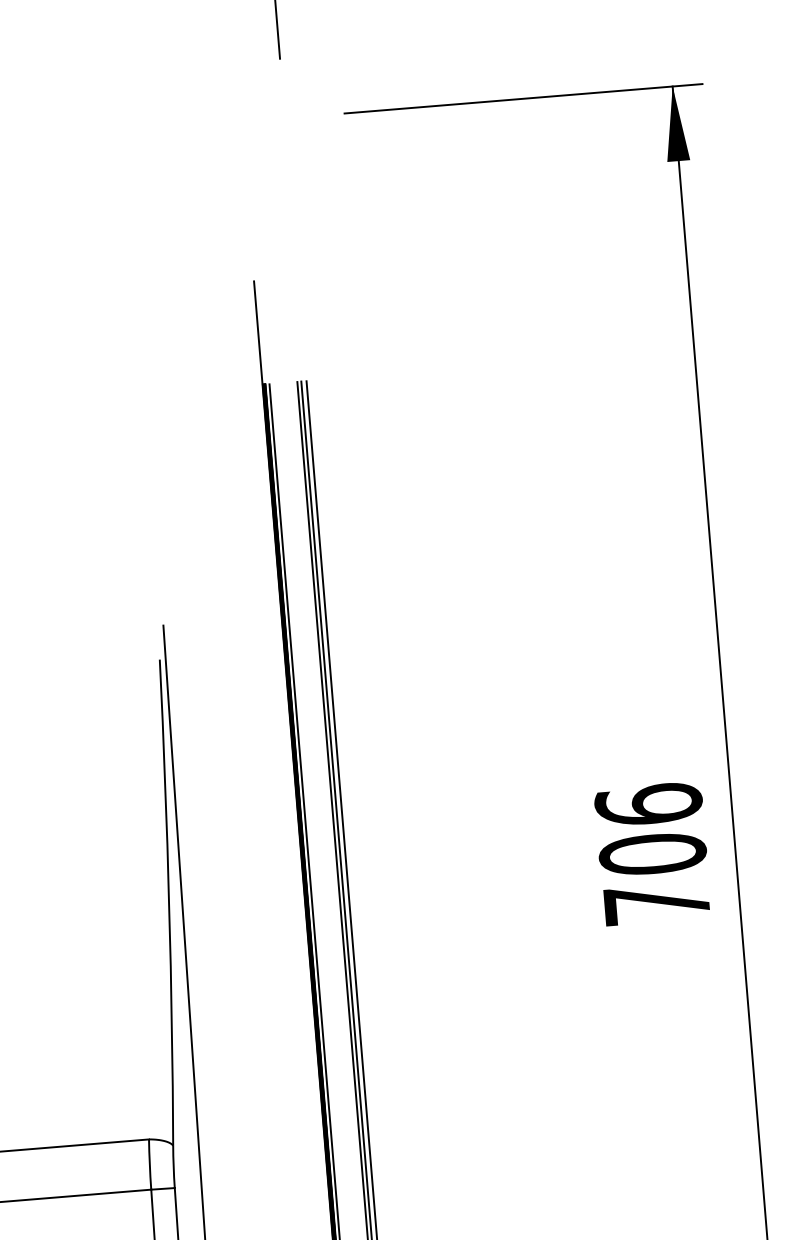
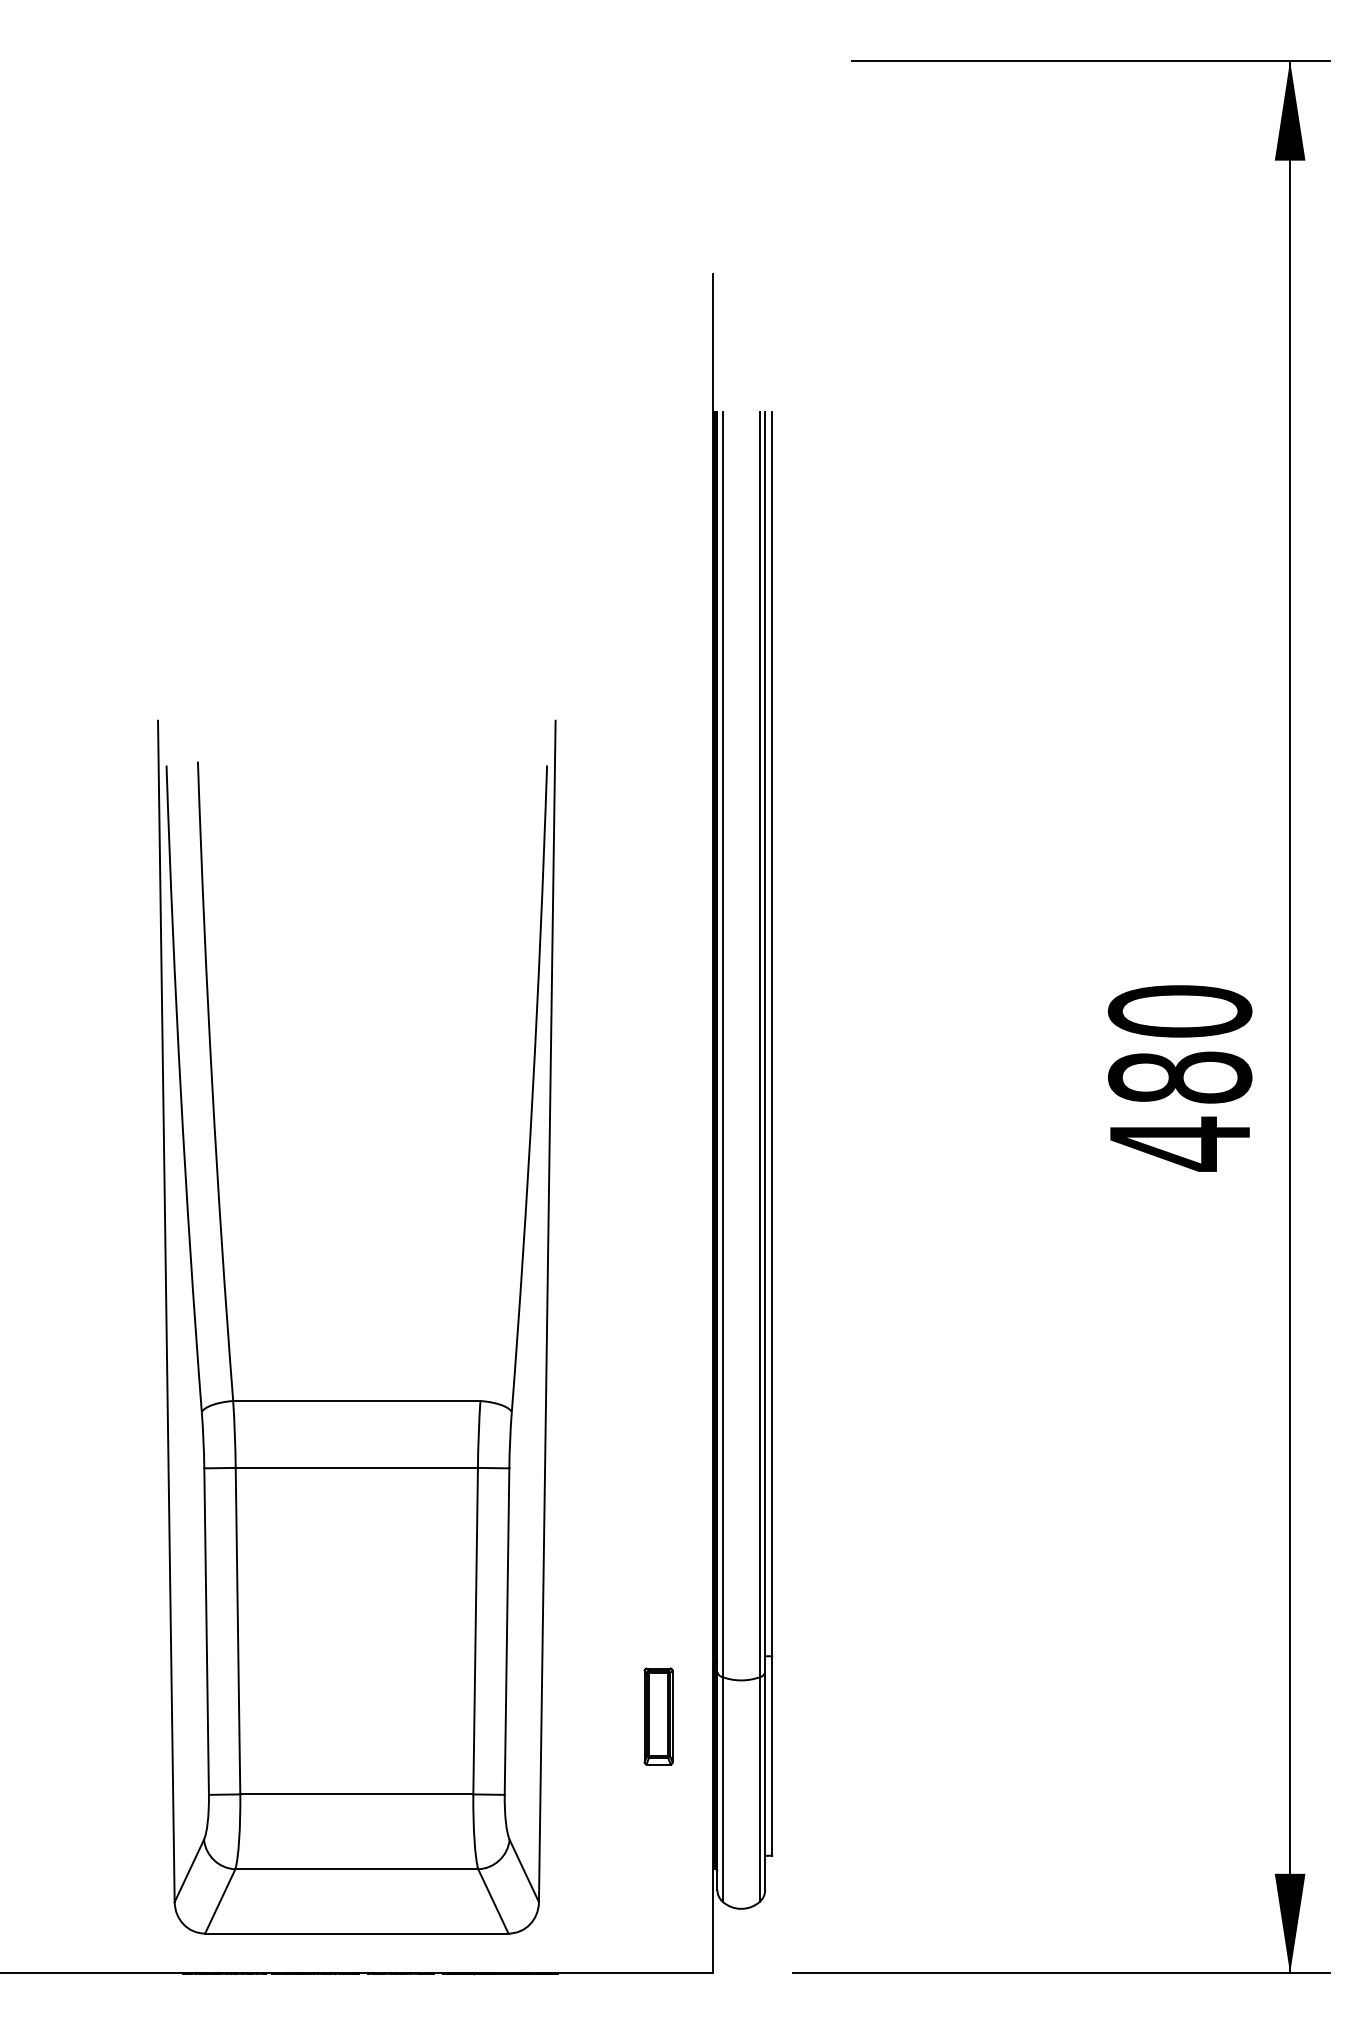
text: (652, 854) -> (1179, 1077), 706 -> 480

